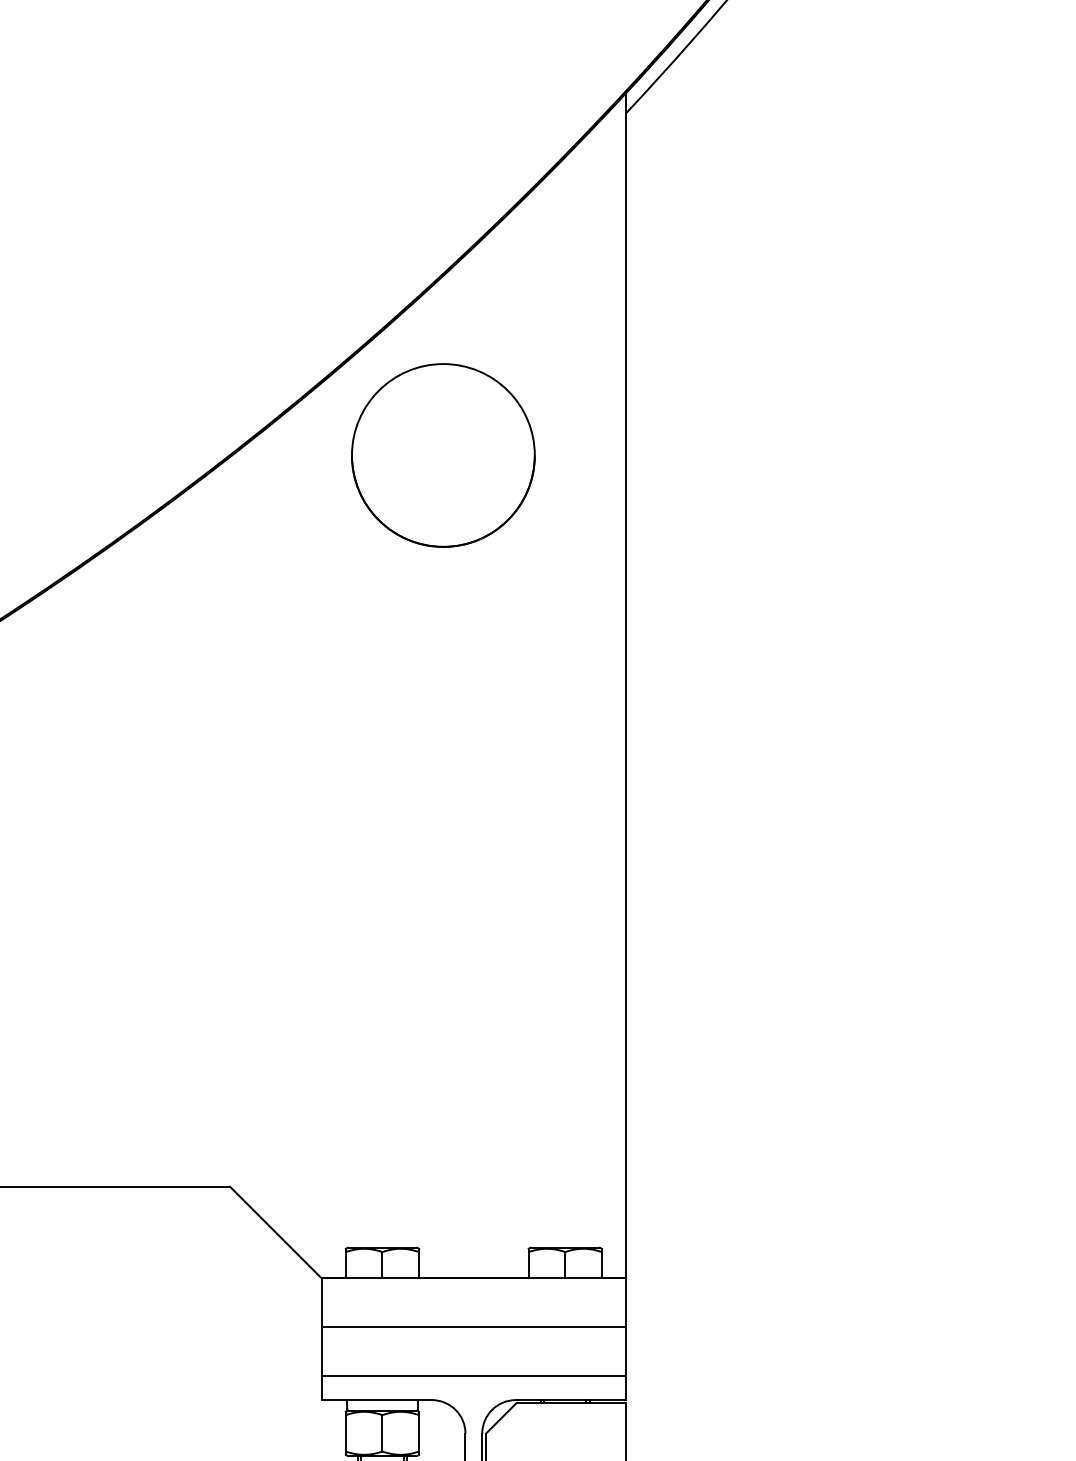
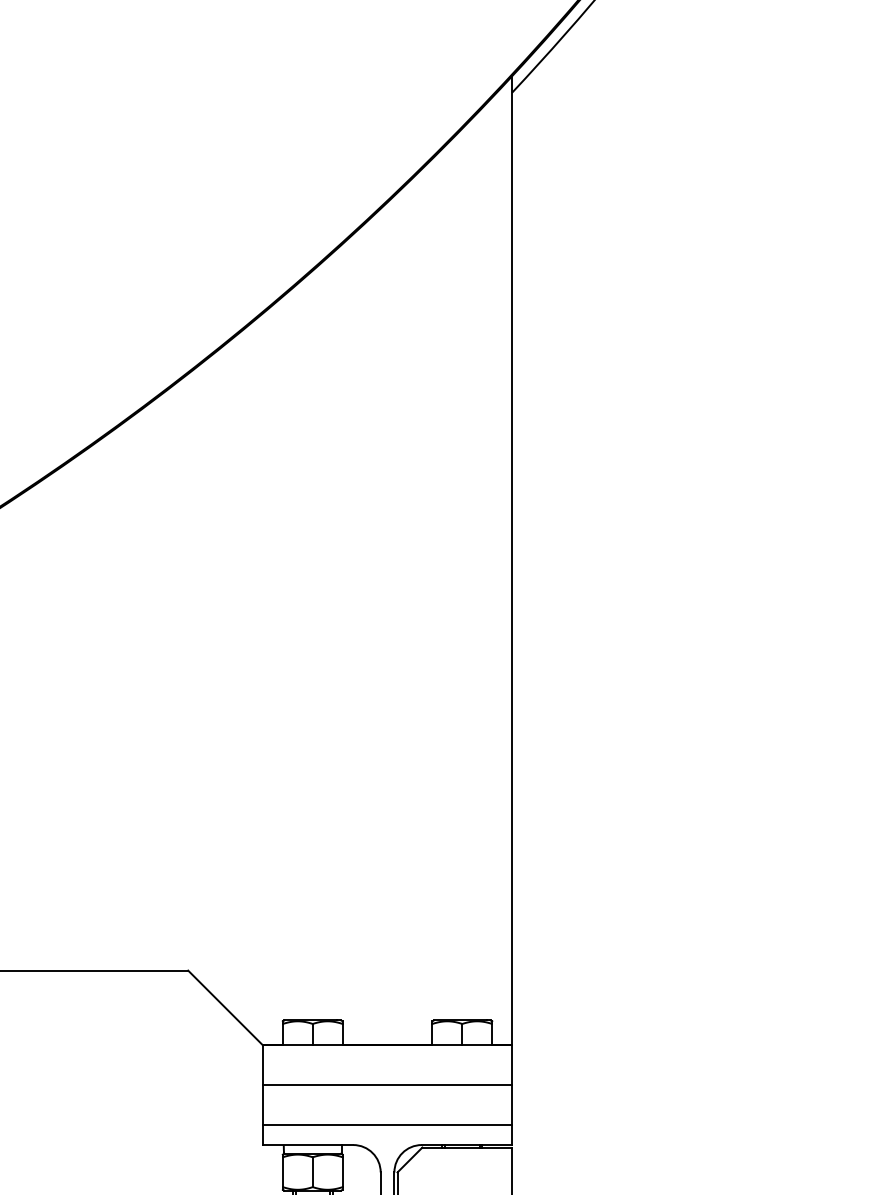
circle: (443, 455) -> (362, 372), removed

